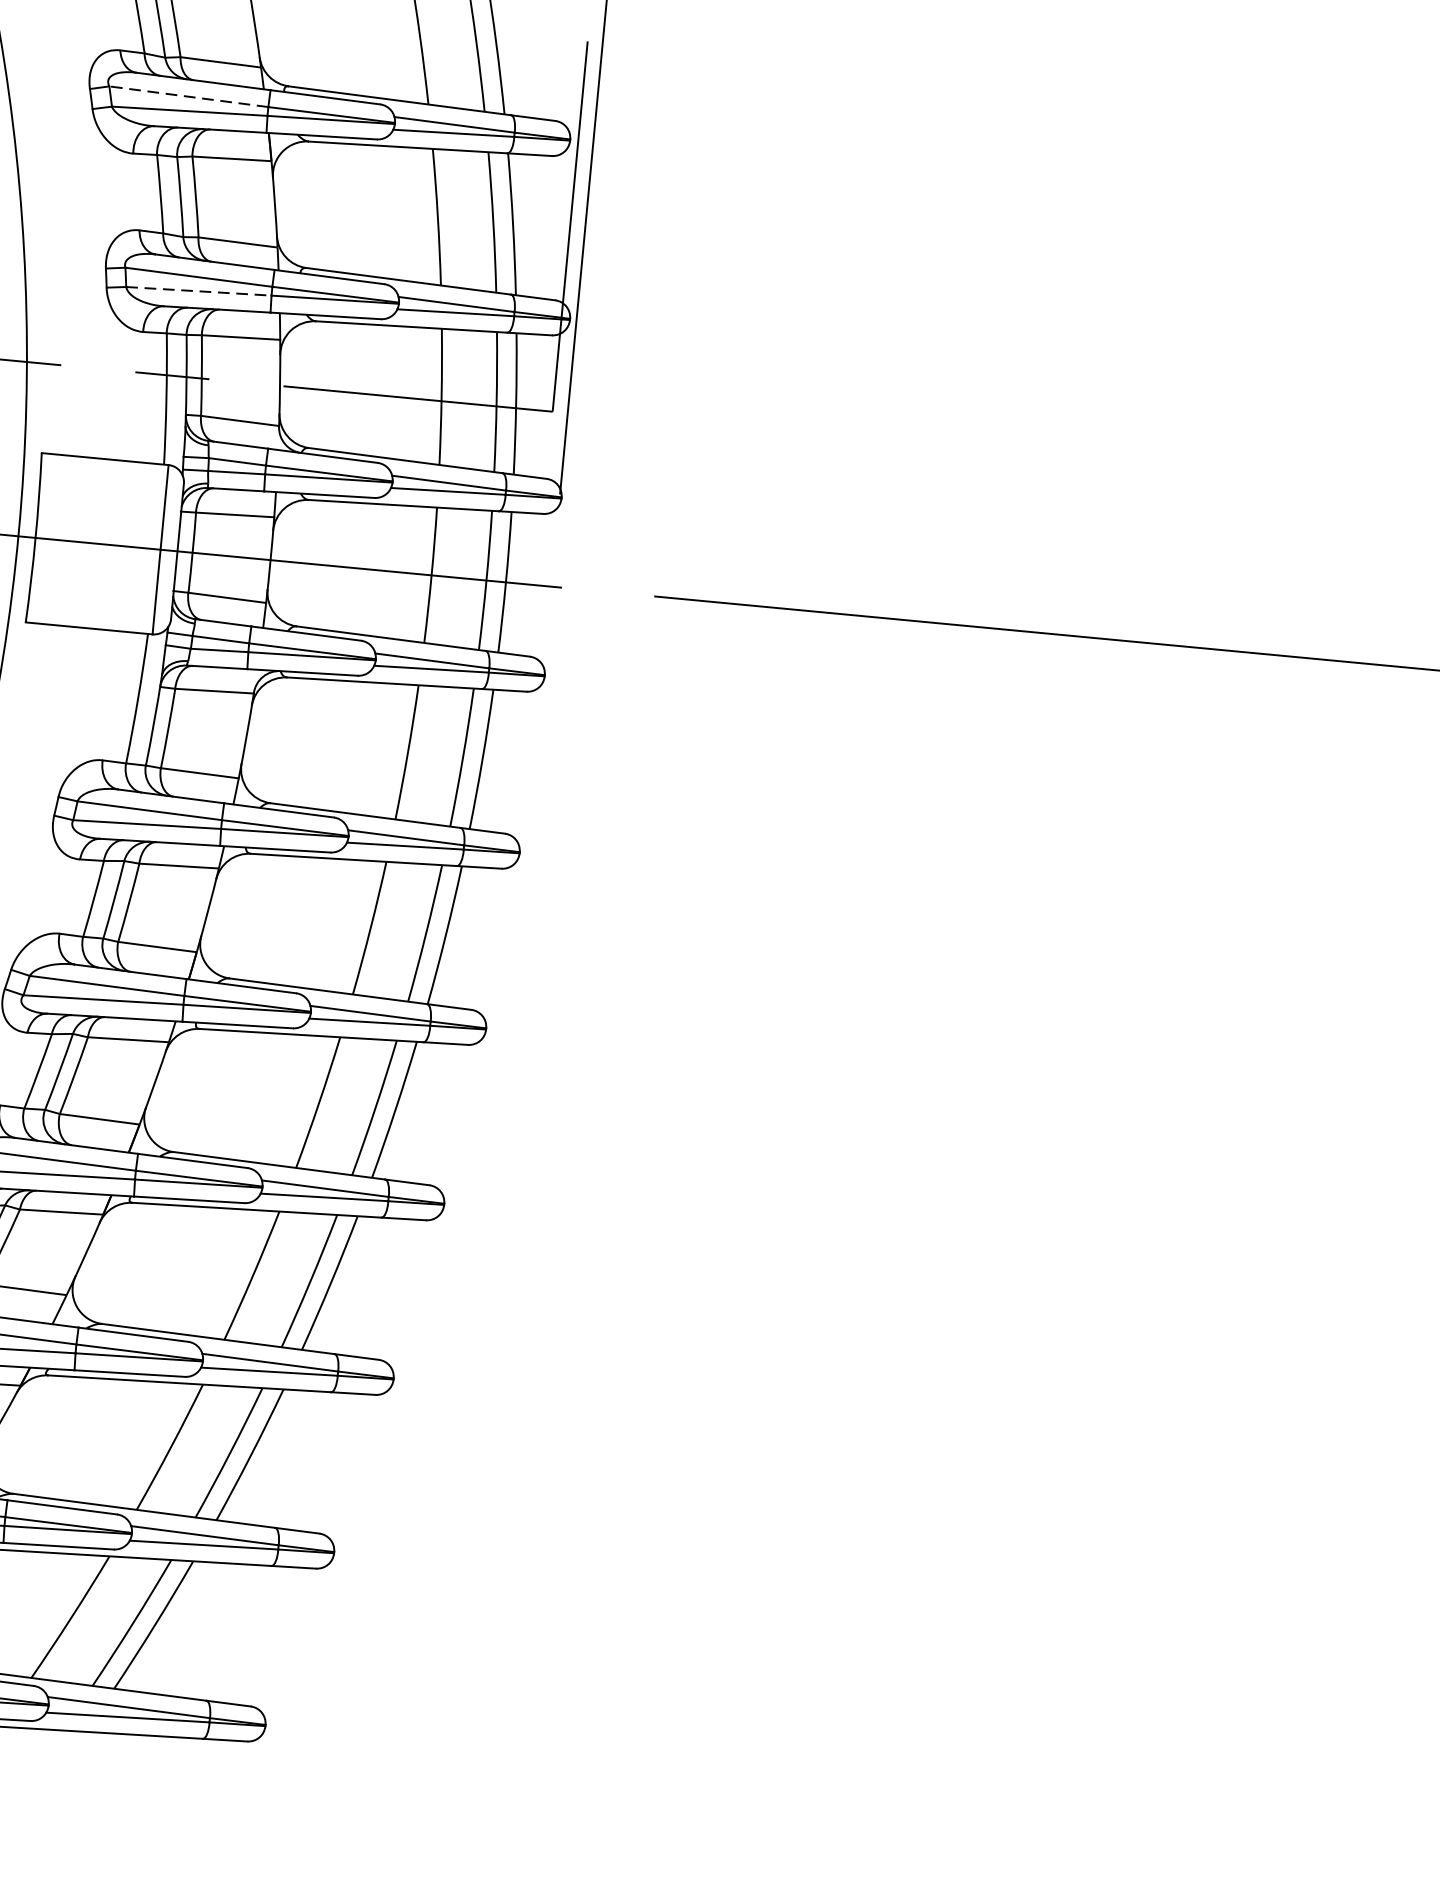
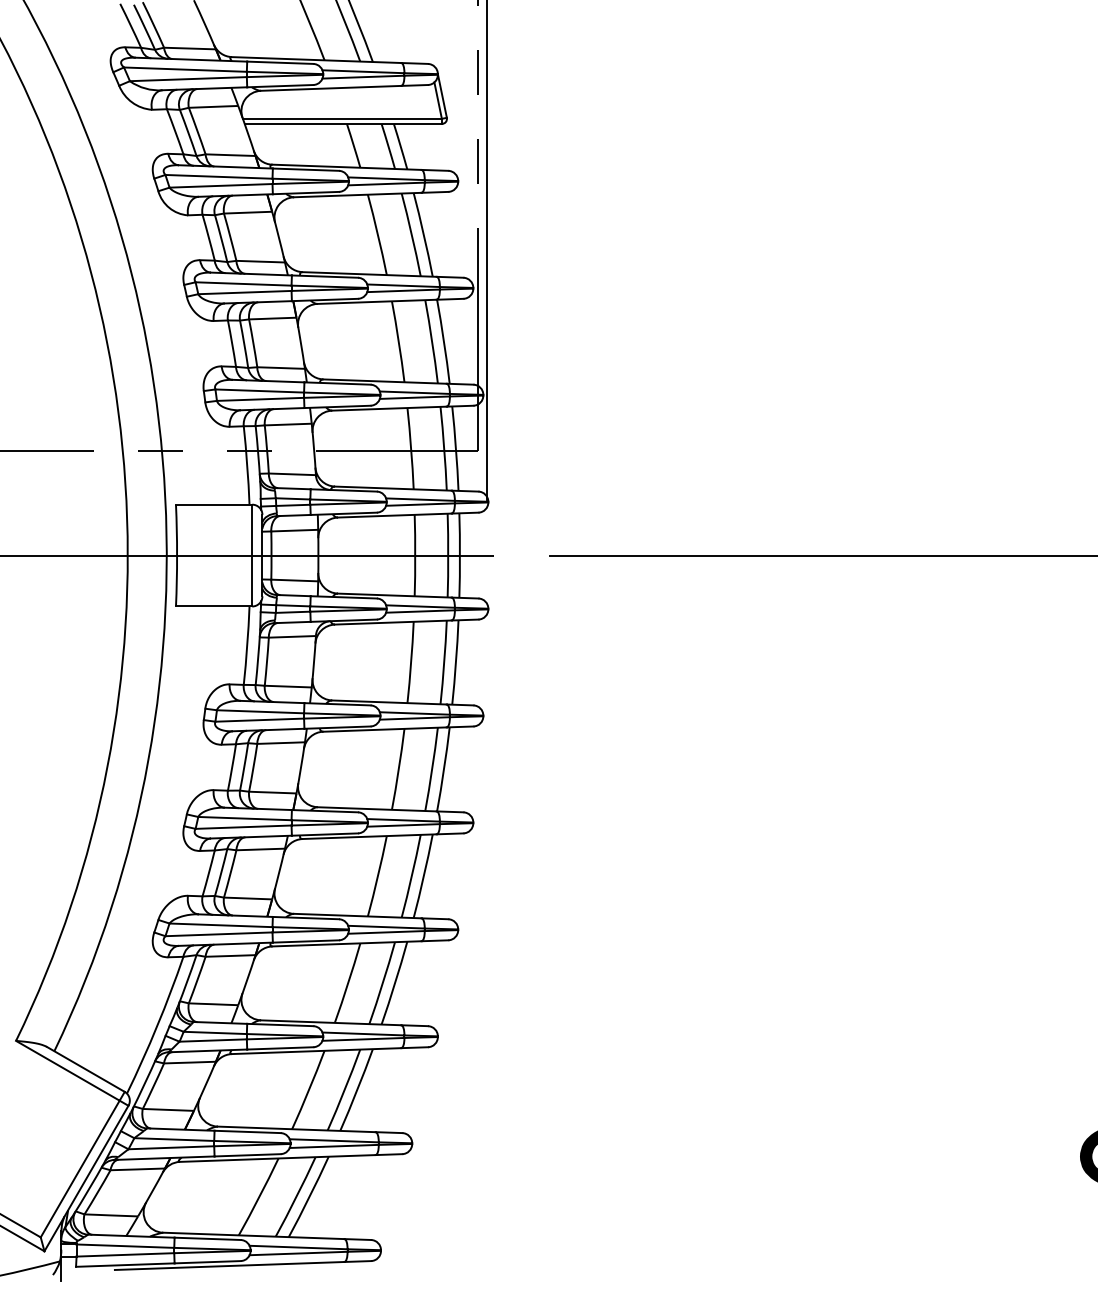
line: (188, 95) -> (243, 283), dashed -> solid
line: (198, 291) -> (260, 399), dashed -> solid

